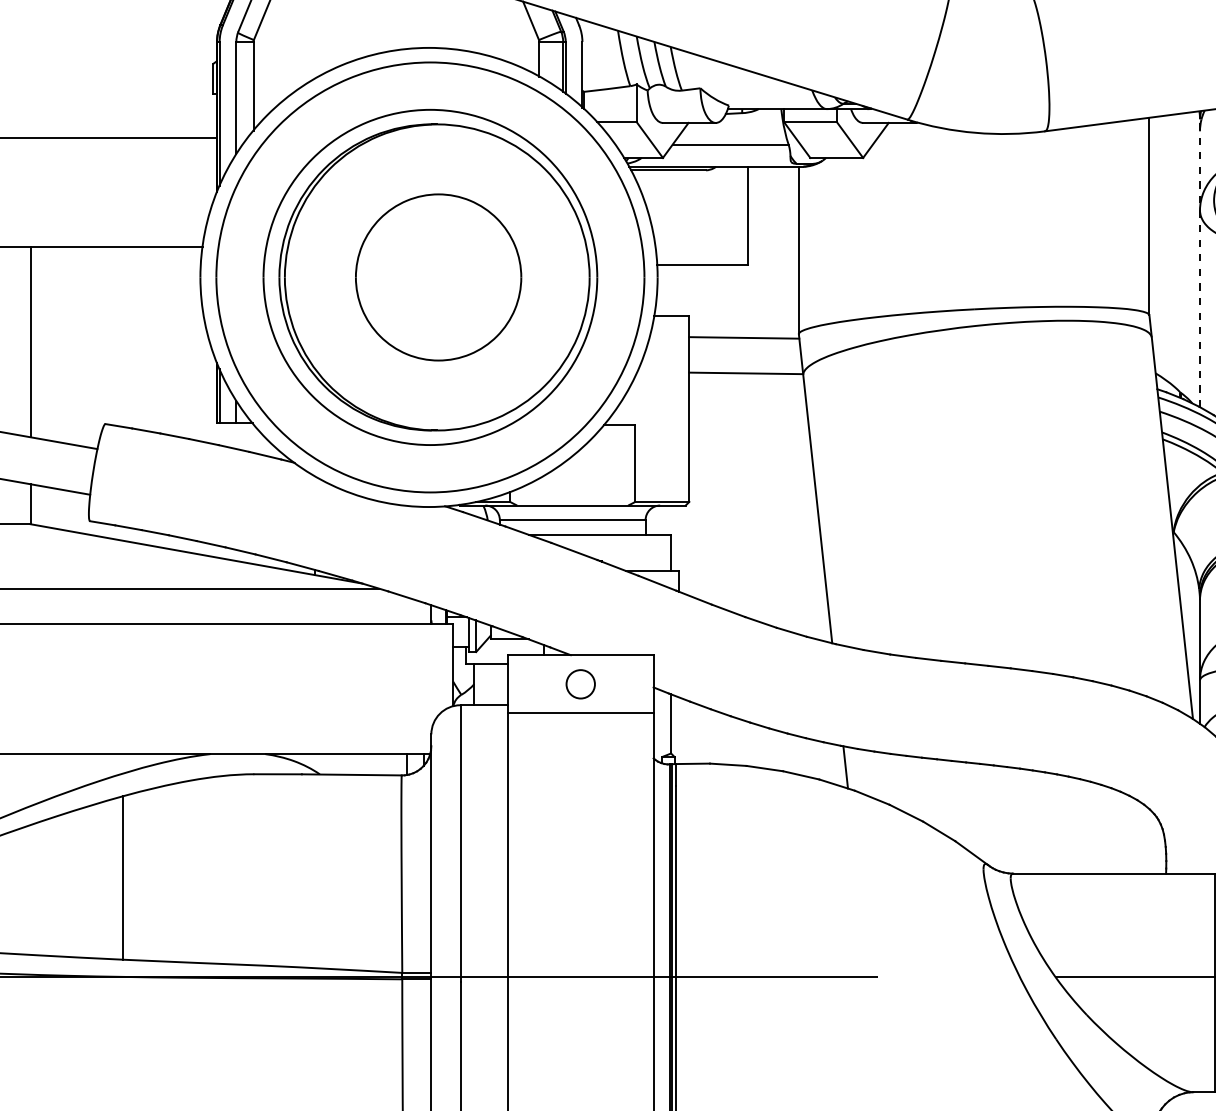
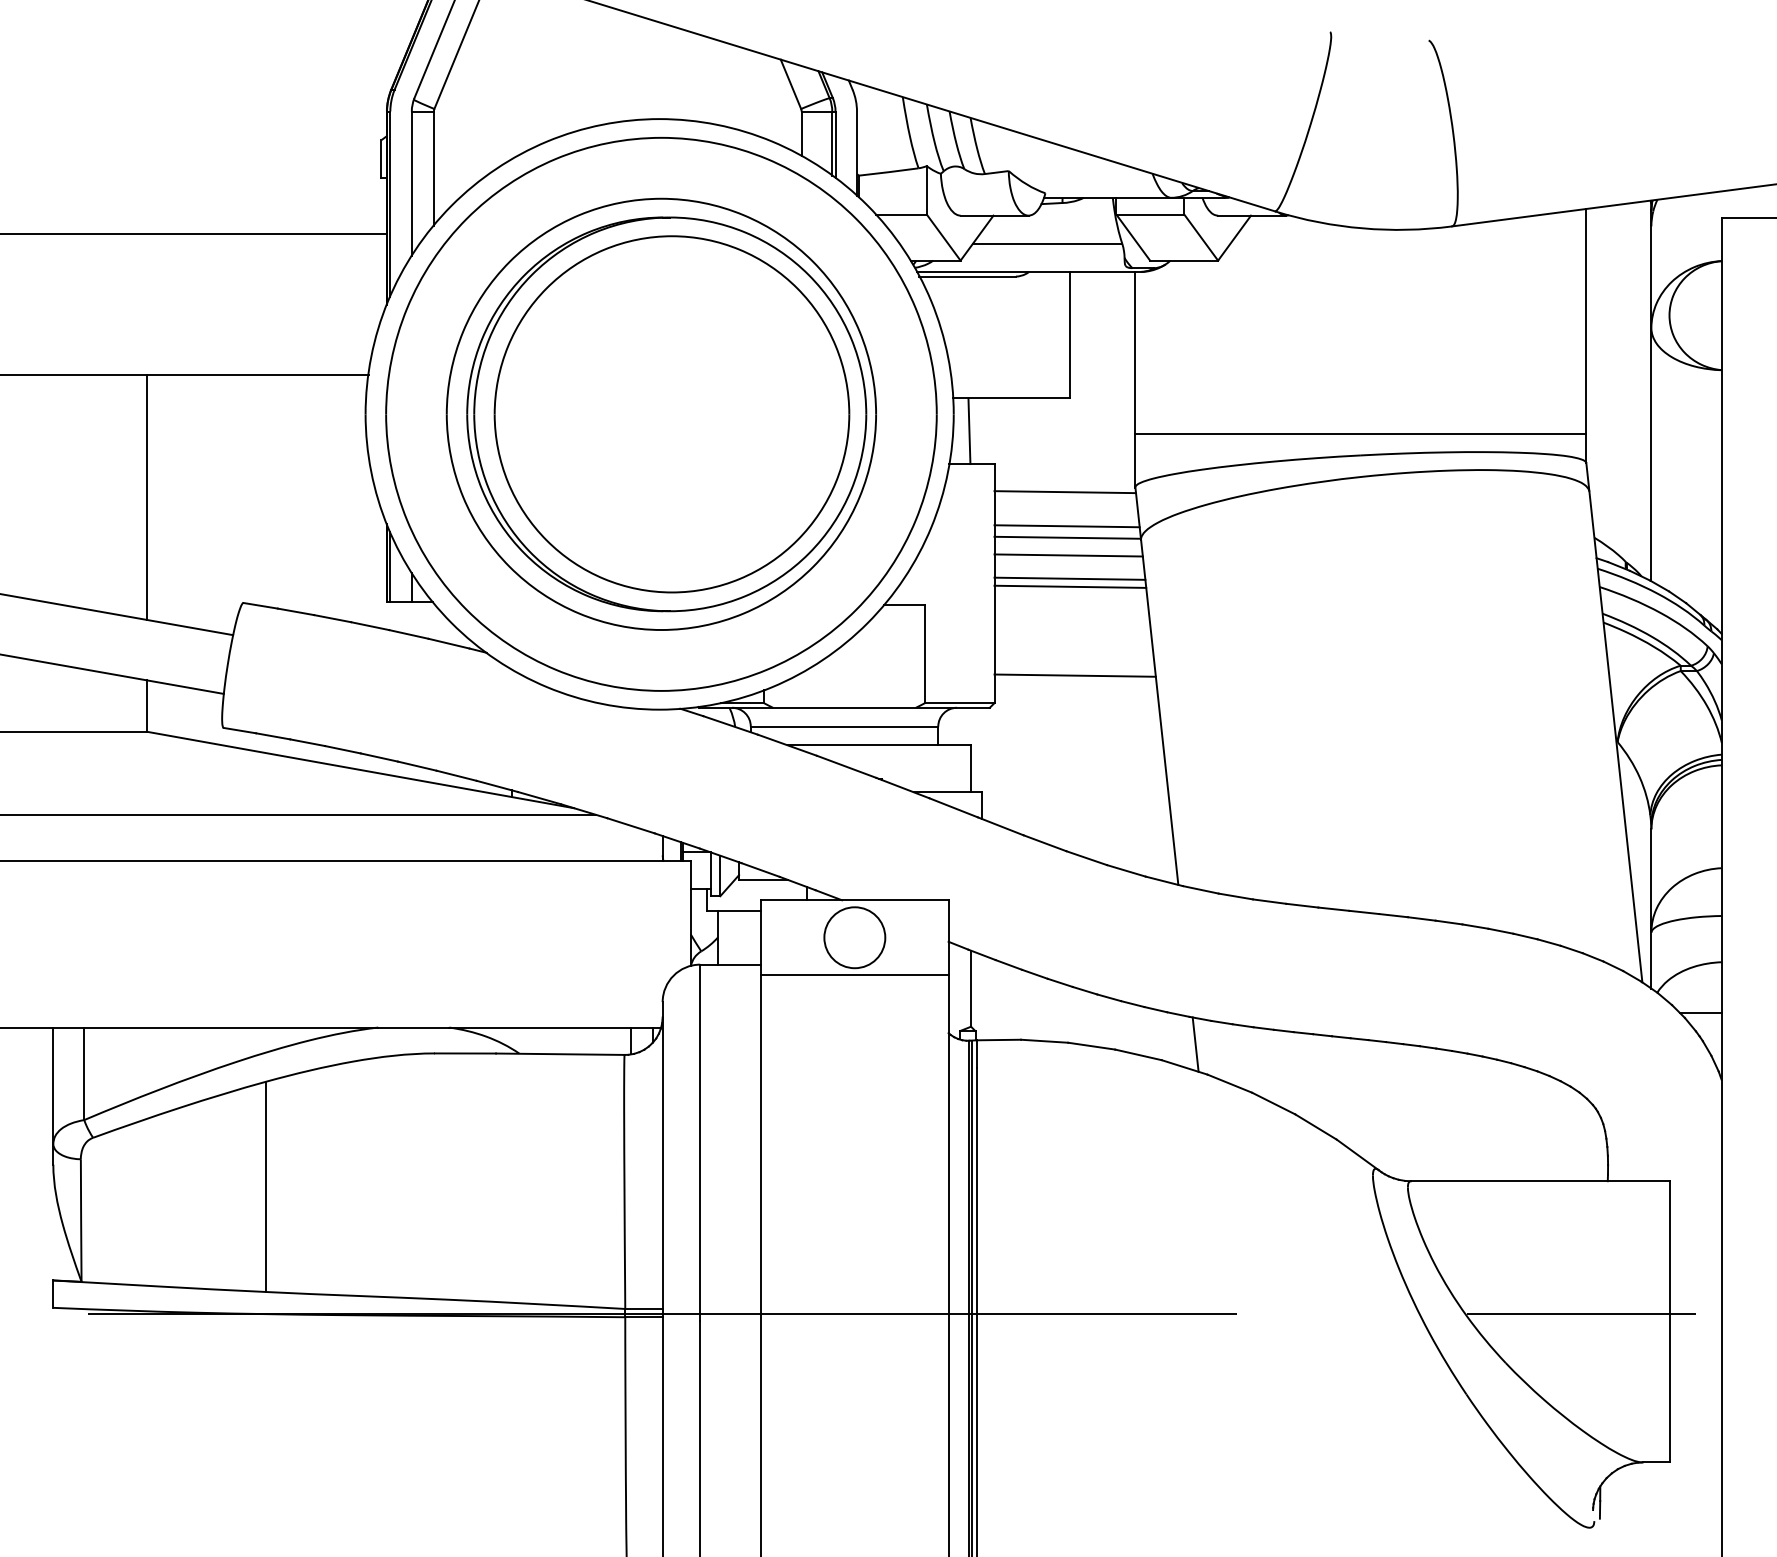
line: (1200, 262) -> (1651, 395), dashed -> solid
part: (438, 277) -> (671, 414), size x1.67
line: (669, 290) -> (969, 431), added
line: (973, 293) -> (1360, 434), added
line: (745, 364) -> (1066, 526), added
line: (746, 387) -> (1068, 555), added
line: (747, 405) -> (1069, 578), added
line: (748, 411) -> (1070, 586), added
line: (751, 480) -> (1074, 675), added
circle: (580, 684) -> (854, 937), size x1.67

